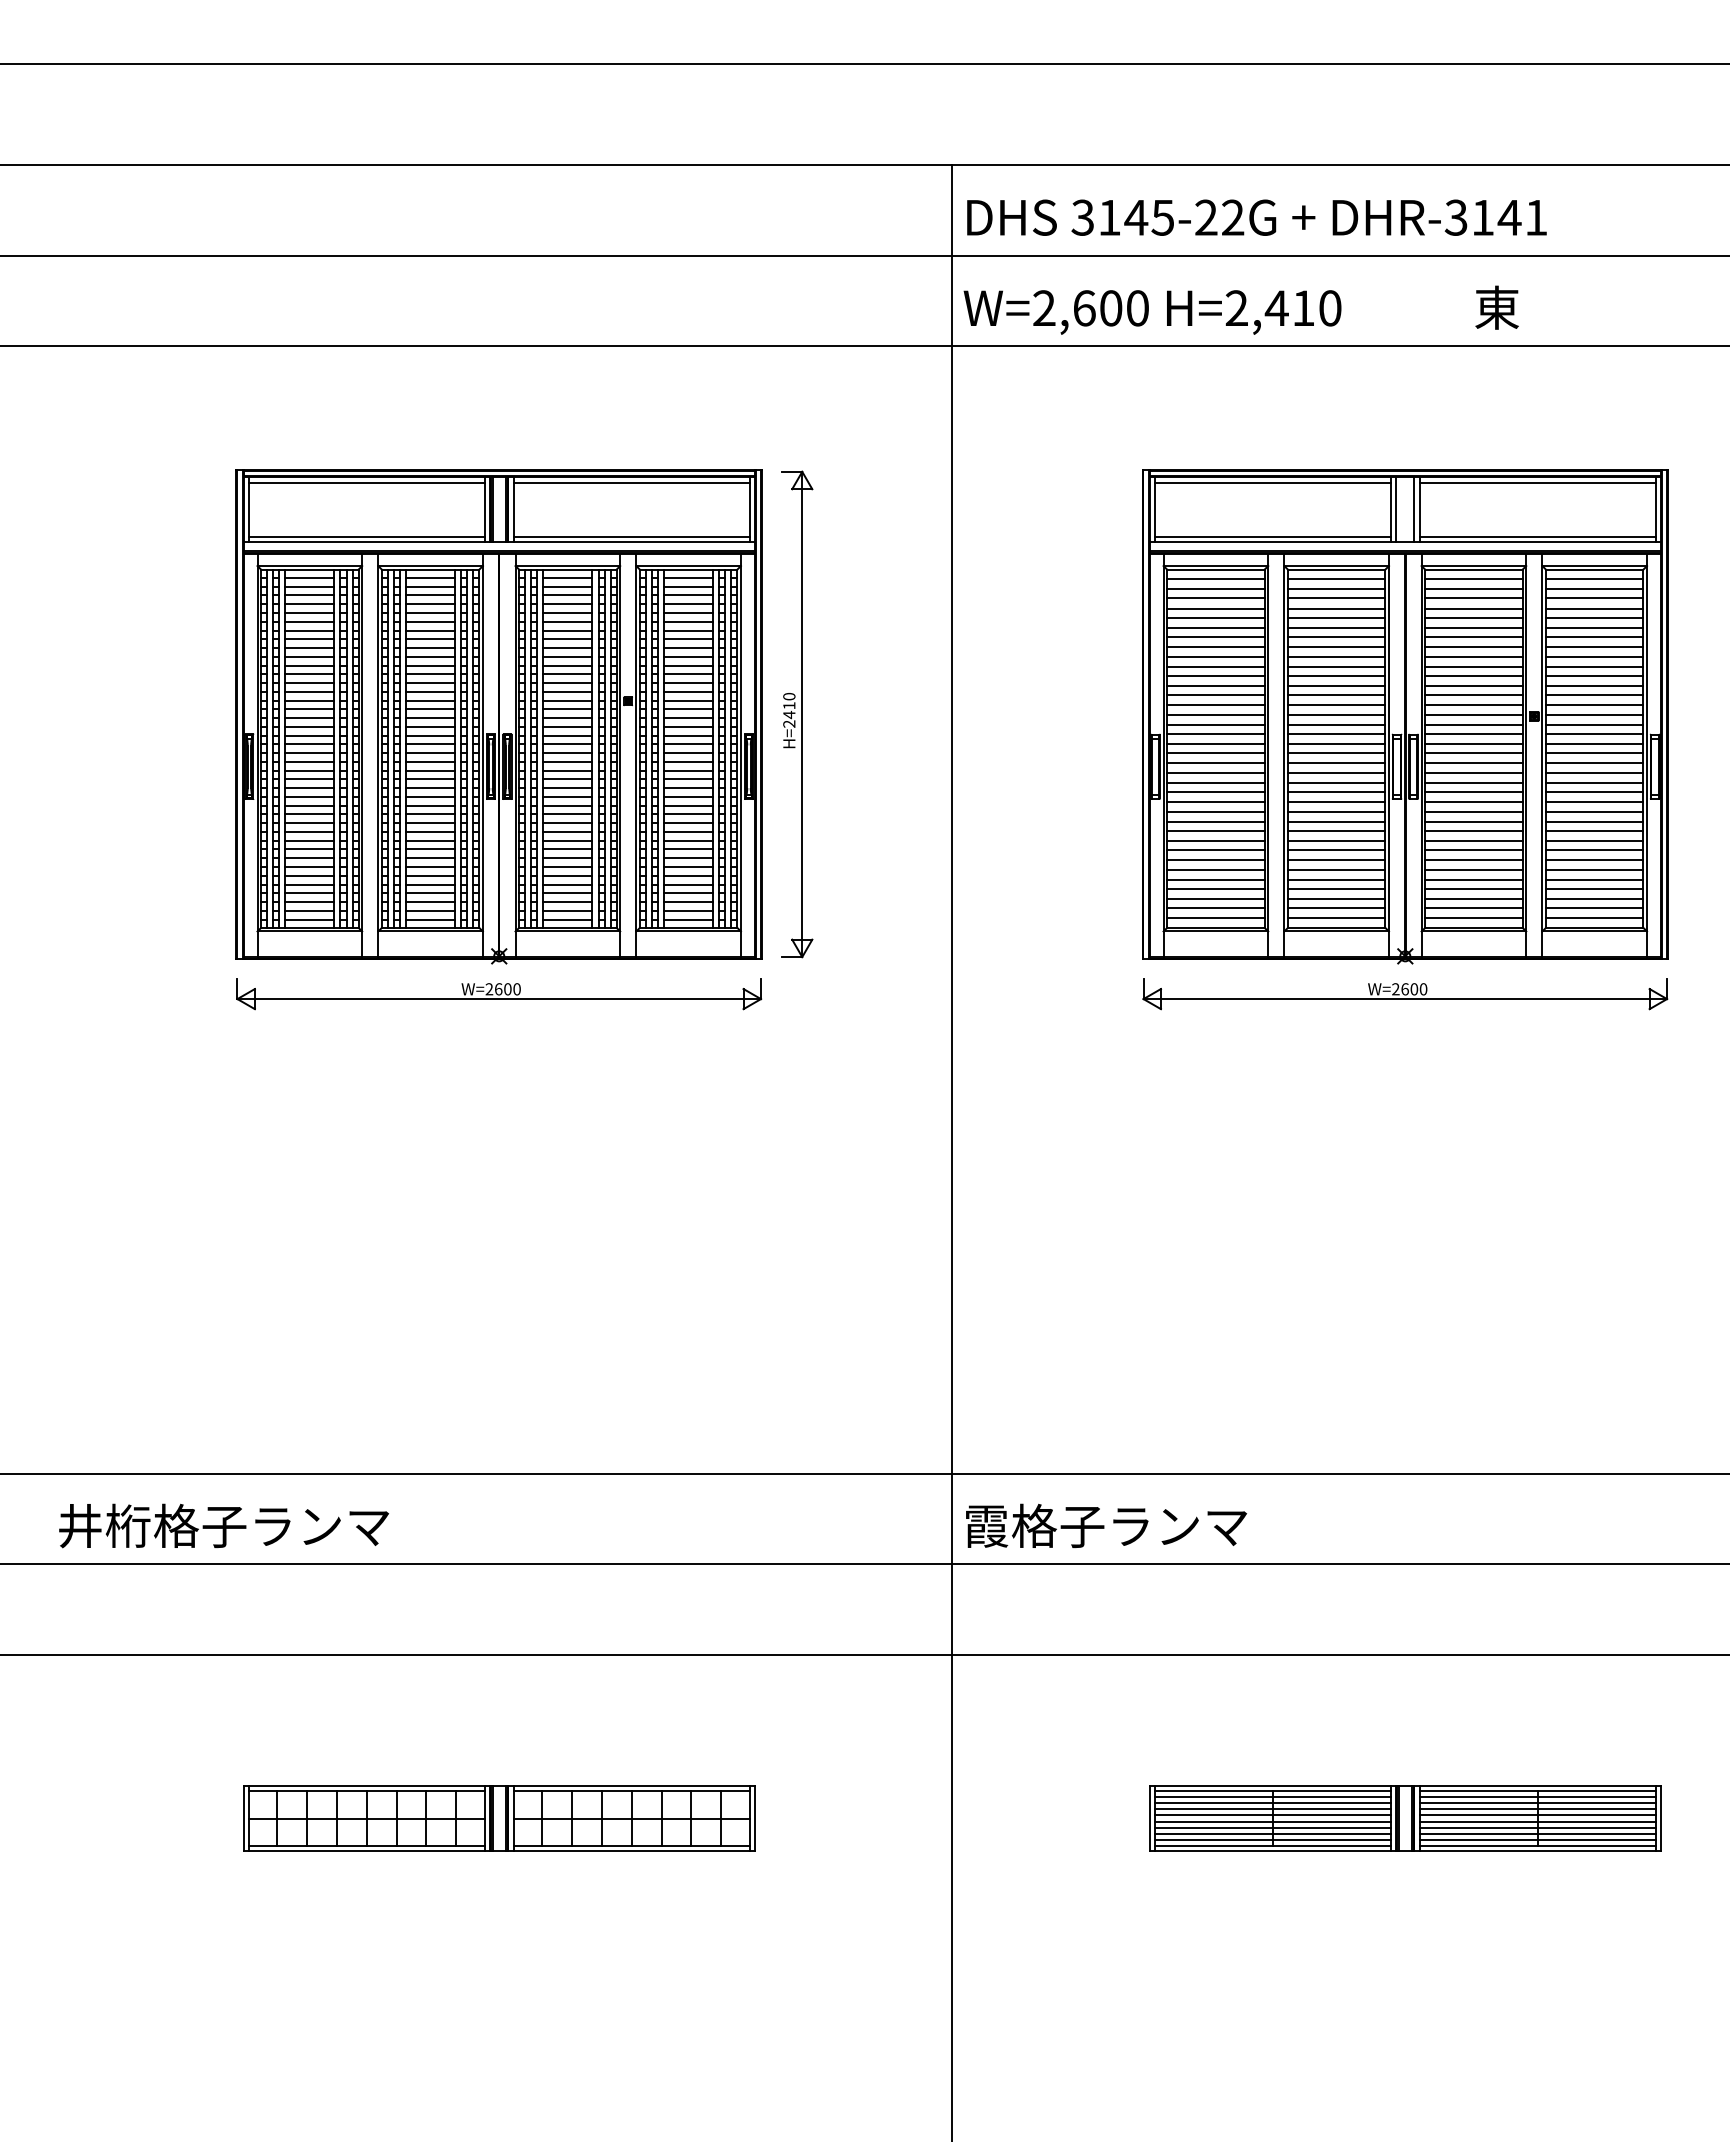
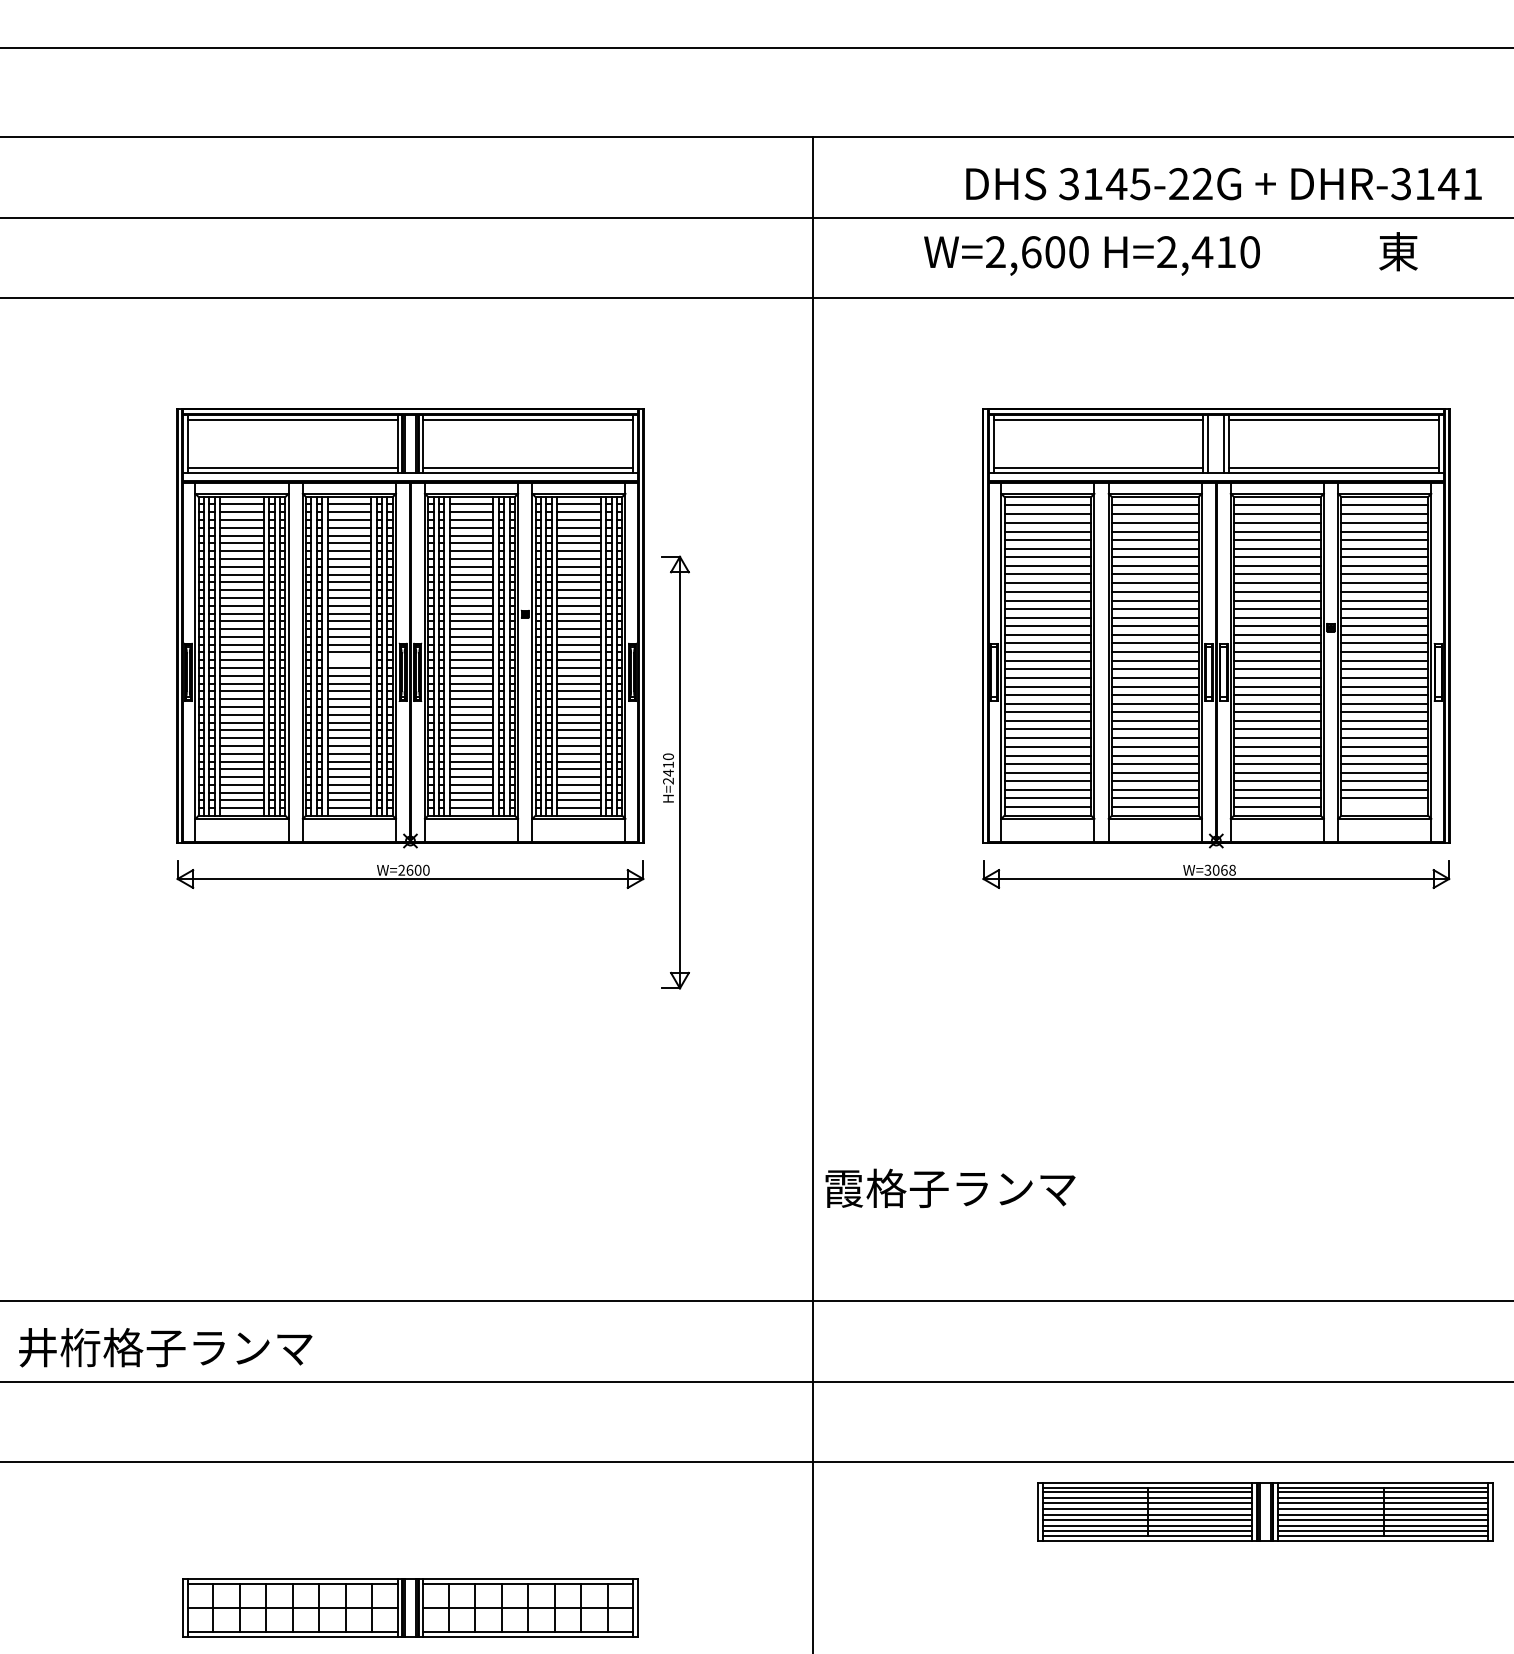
text: (1256, 217) -> (1223, 183), moved
text: (1240, 309) -> (1170, 253), moved
part: (797, 714) -> (675, 772), moved
line: (430, 753) -> (349, 660), removed
line: (1594, 918) -> (1384, 807), removed
text: (1409, 989) -> (1220, 870), W=2600 -> W=3068
text: (1106, 1525) -> (950, 1188), moved
part: (1405, 1818) -> (1265, 1511), moved

